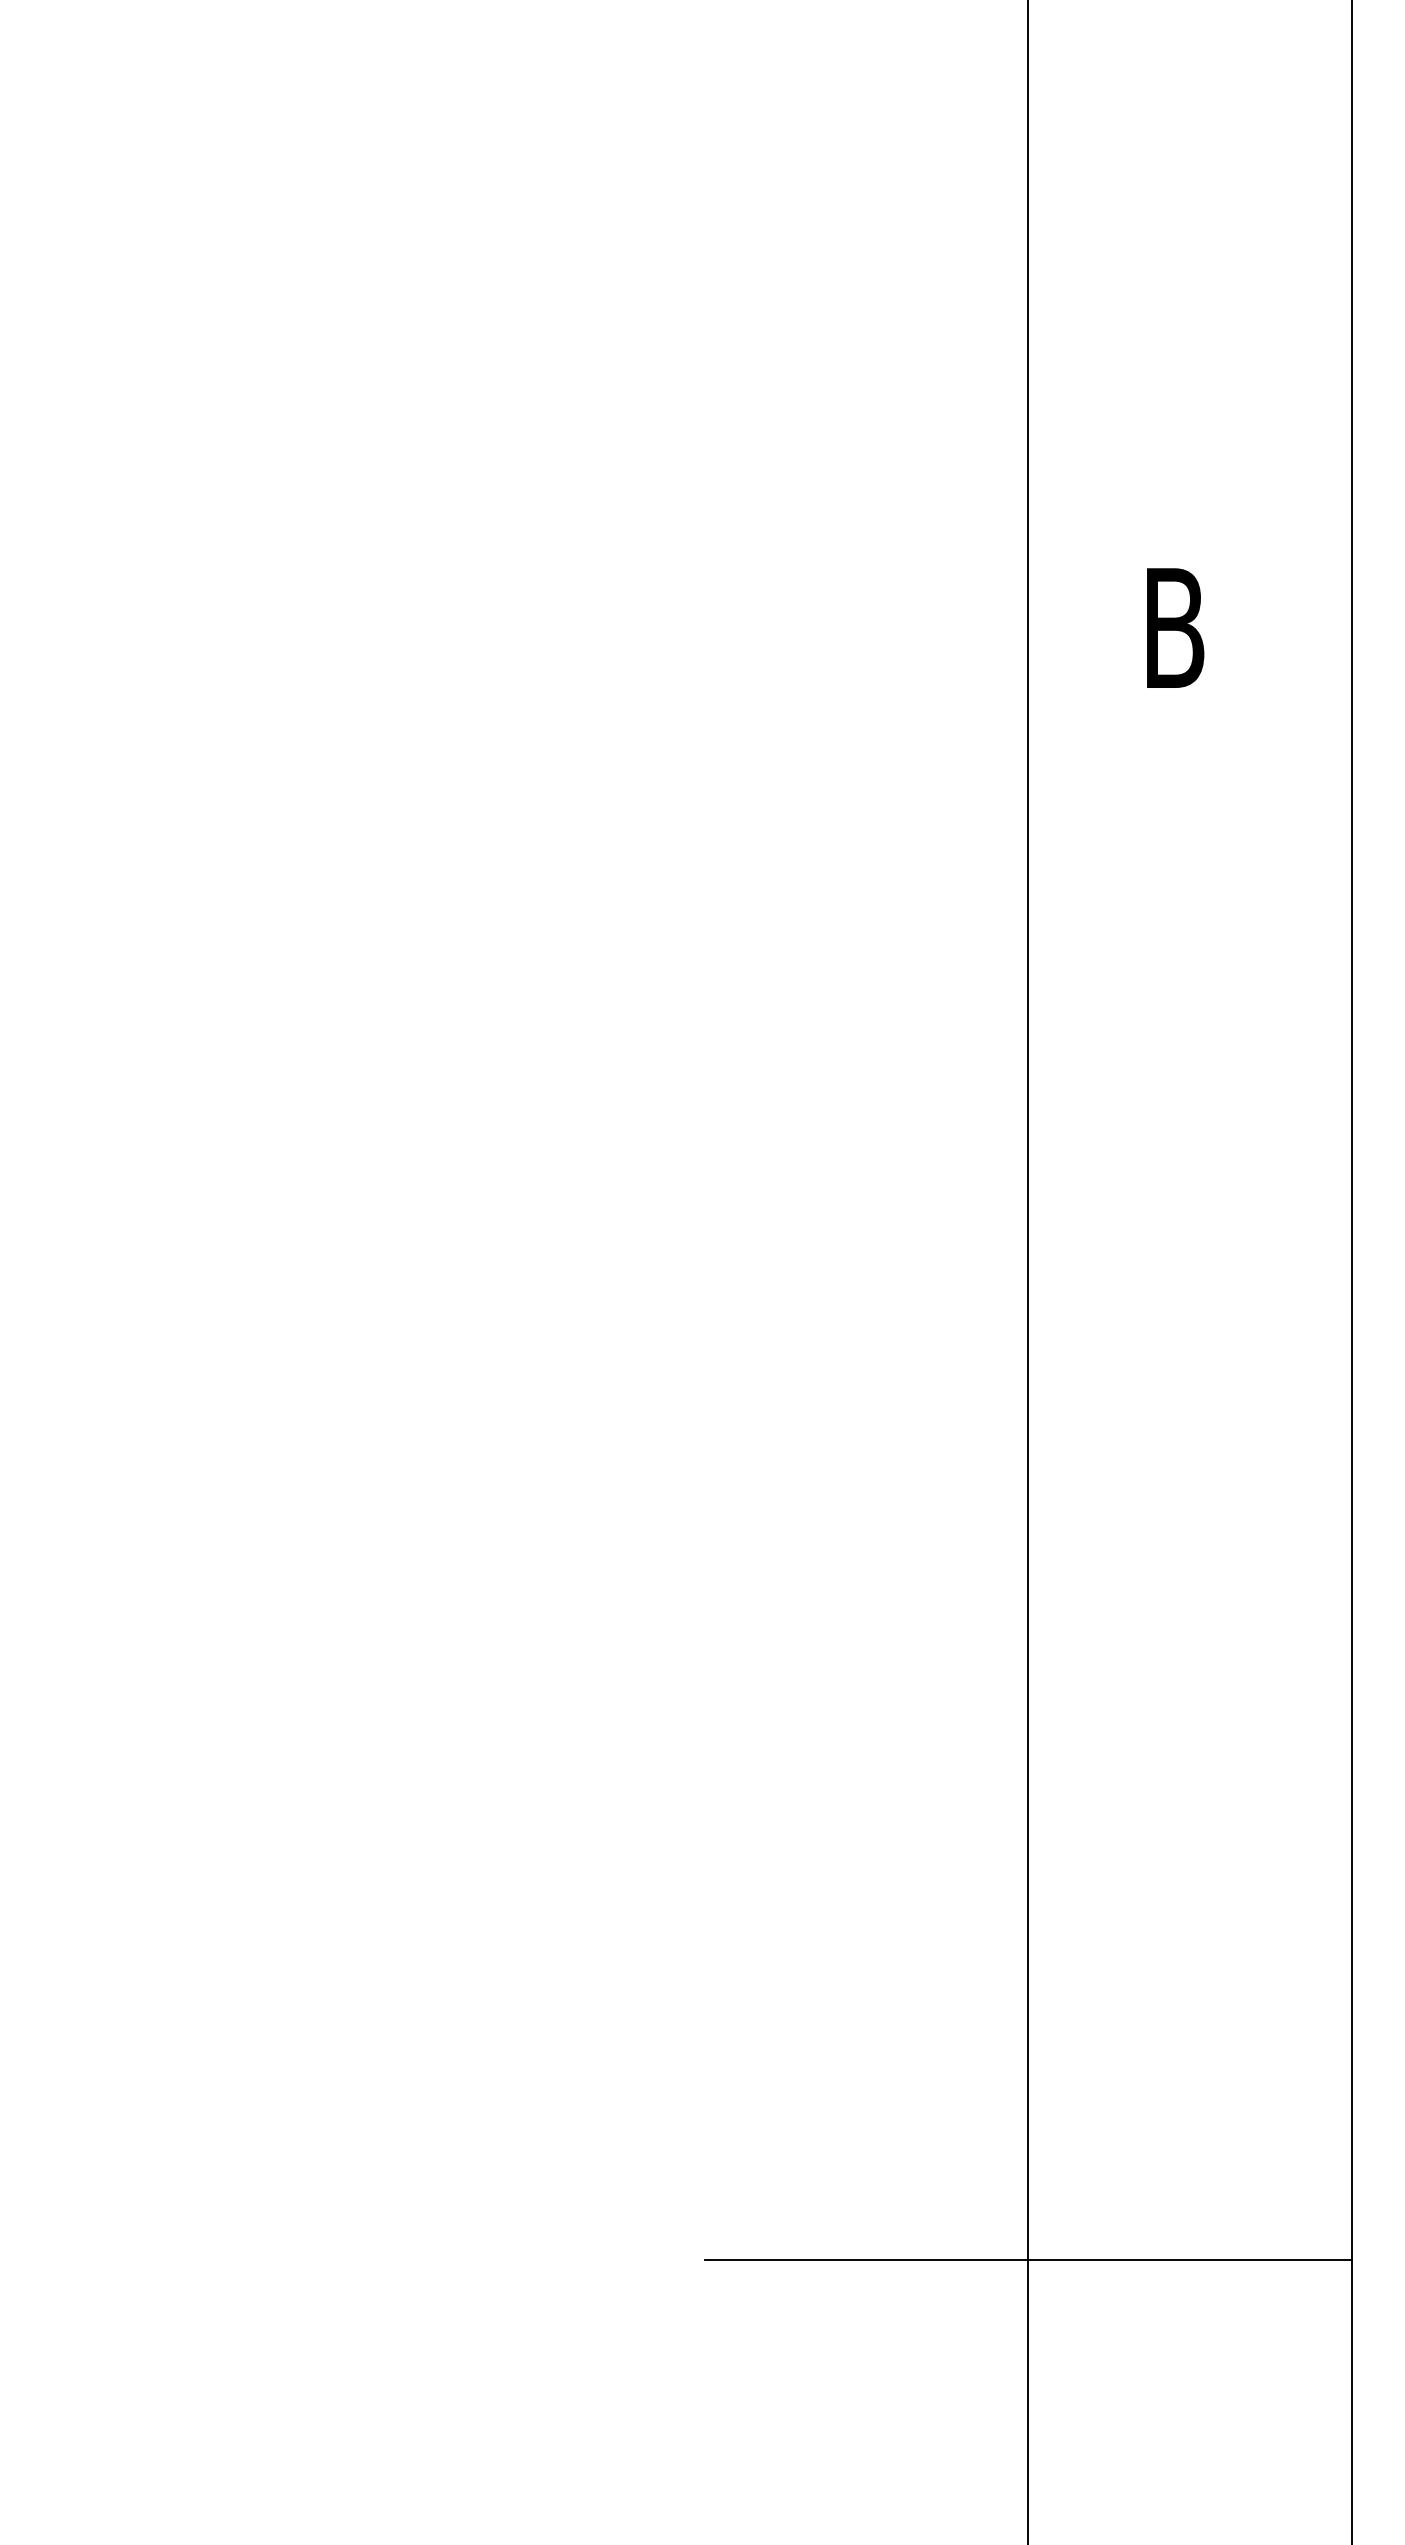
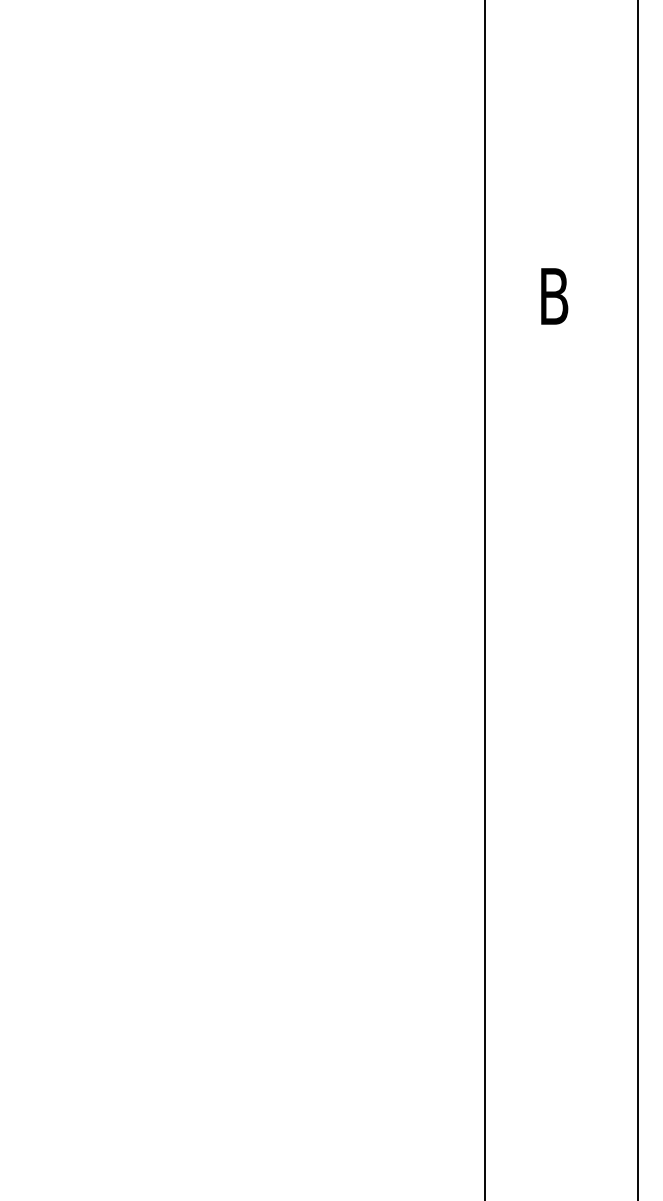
line: (1026, 2260) -> (484, 1066), removed

